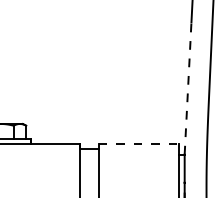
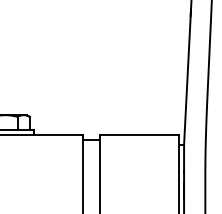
line: (188, 85) -> (187, 77), dashed -> solid
line: (139, 143) -> (140, 134), dashed -> solid

